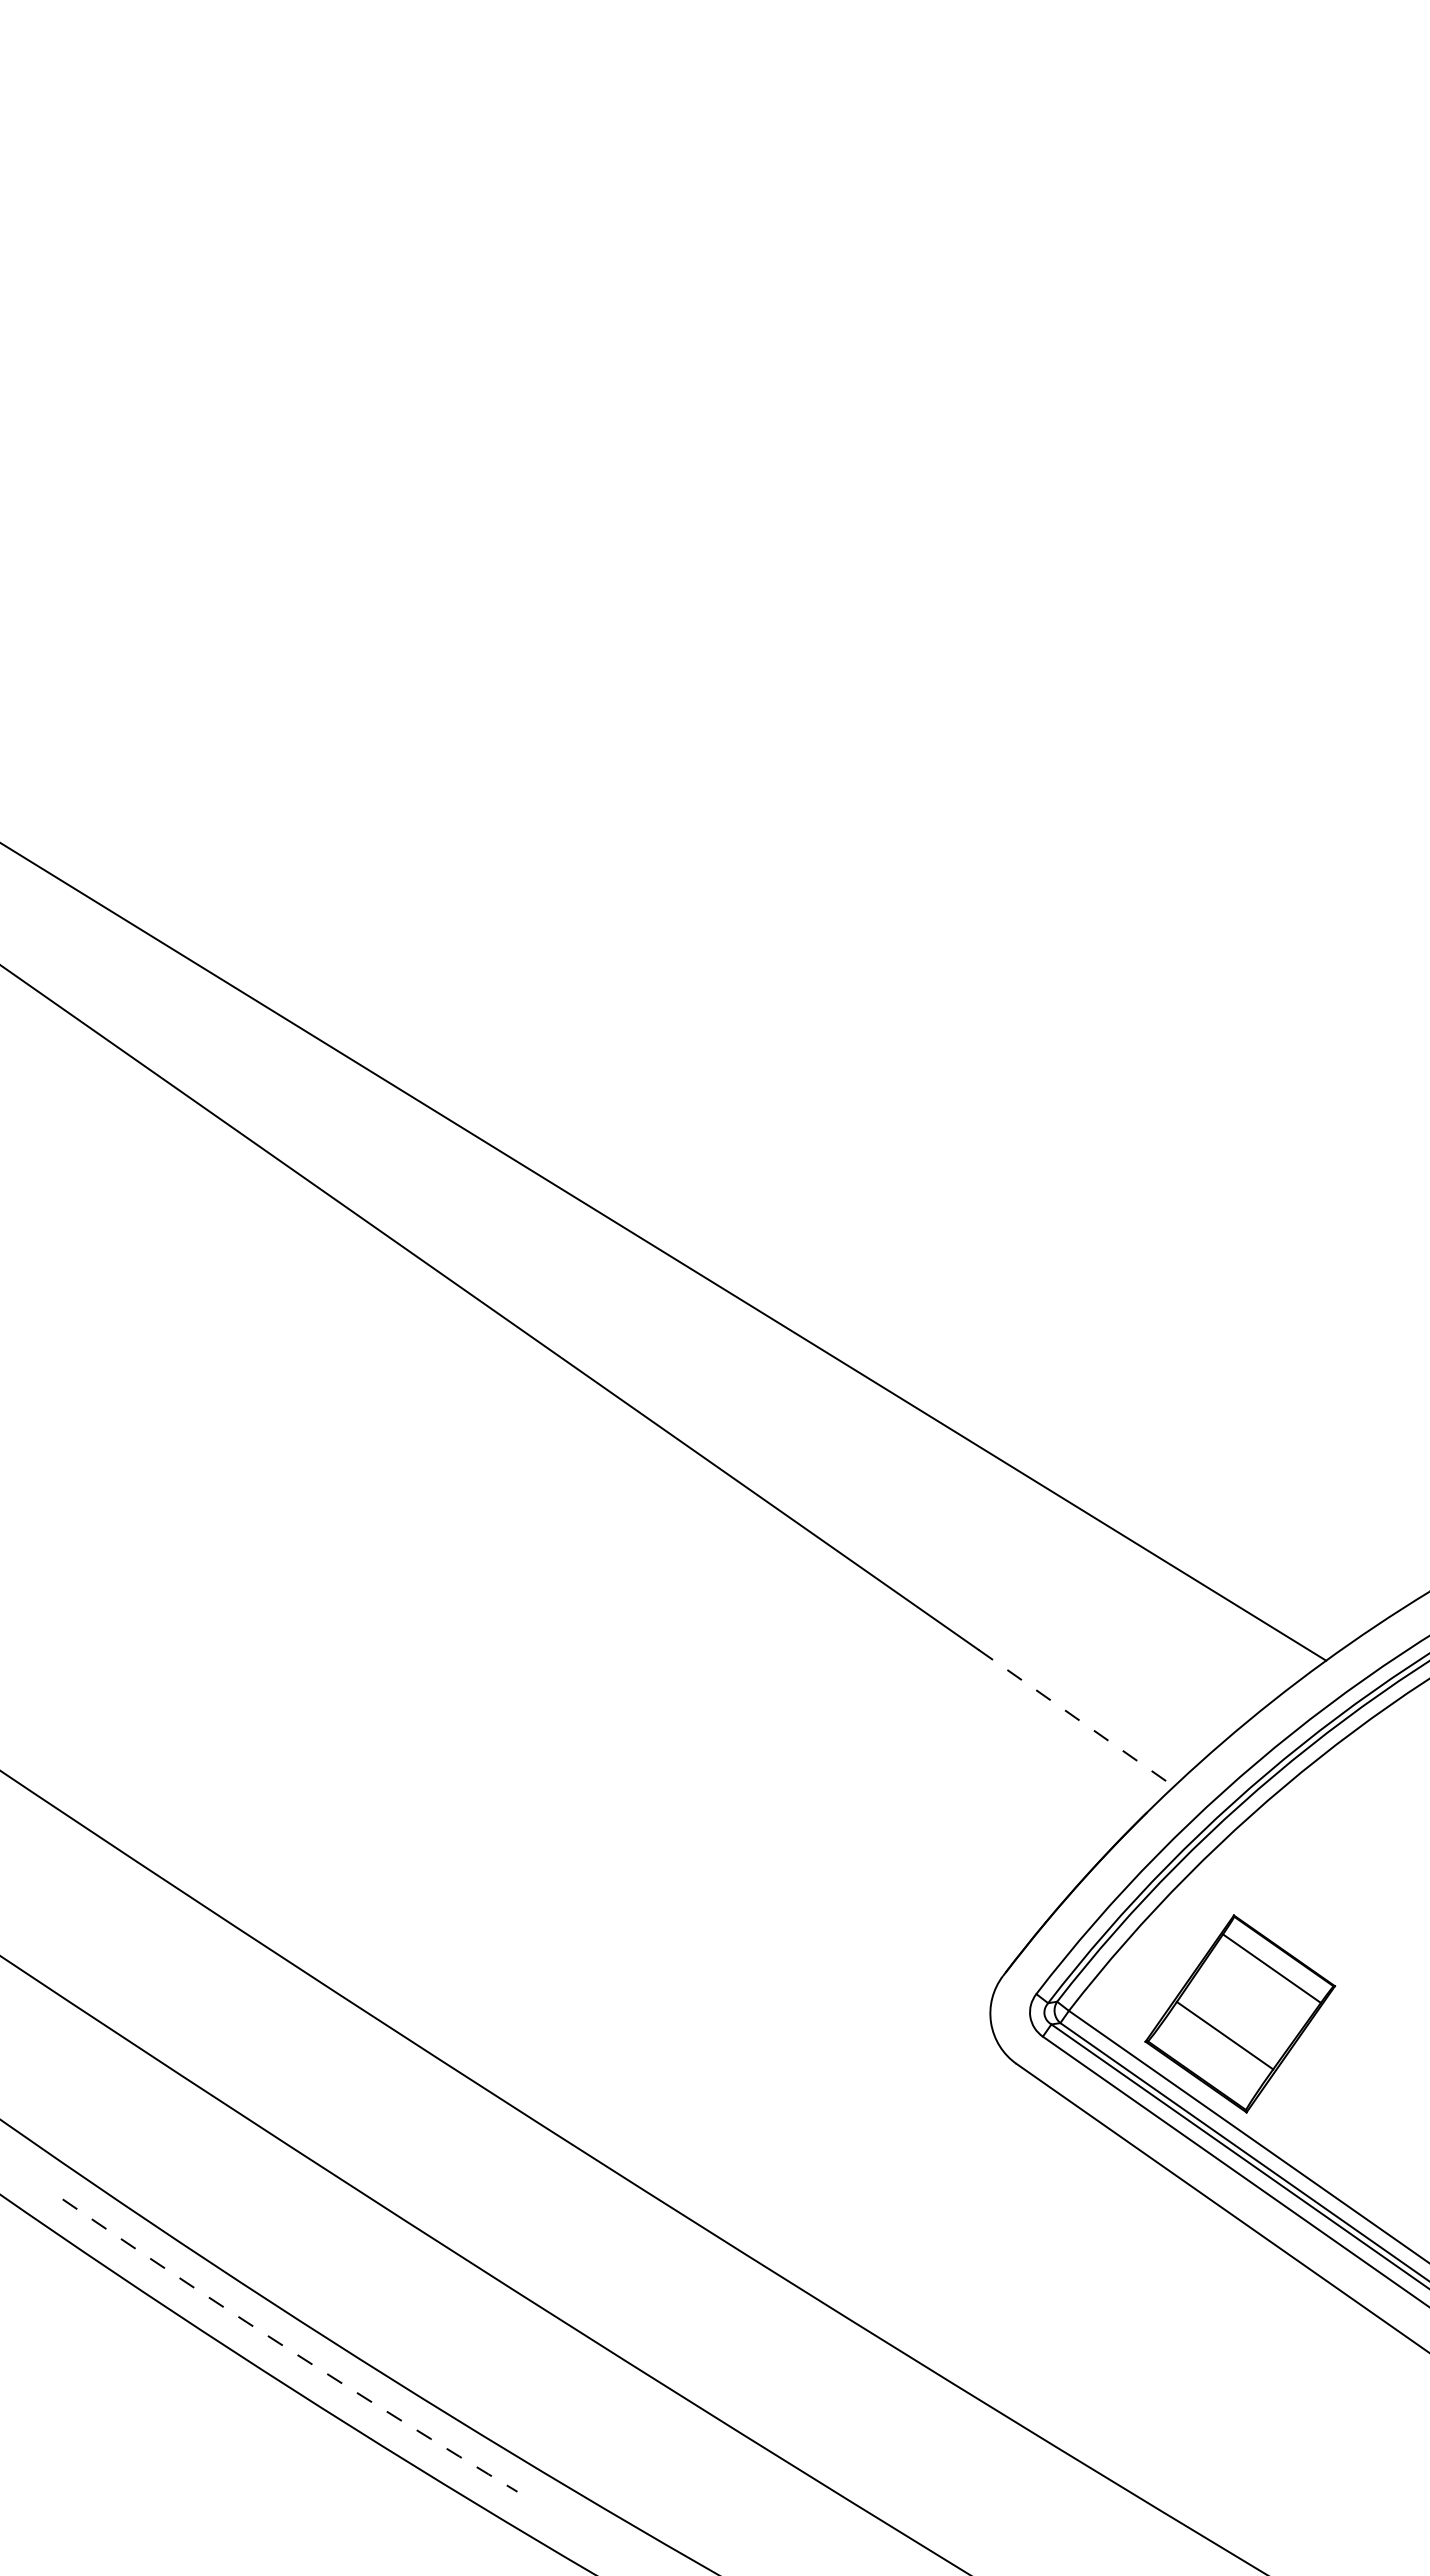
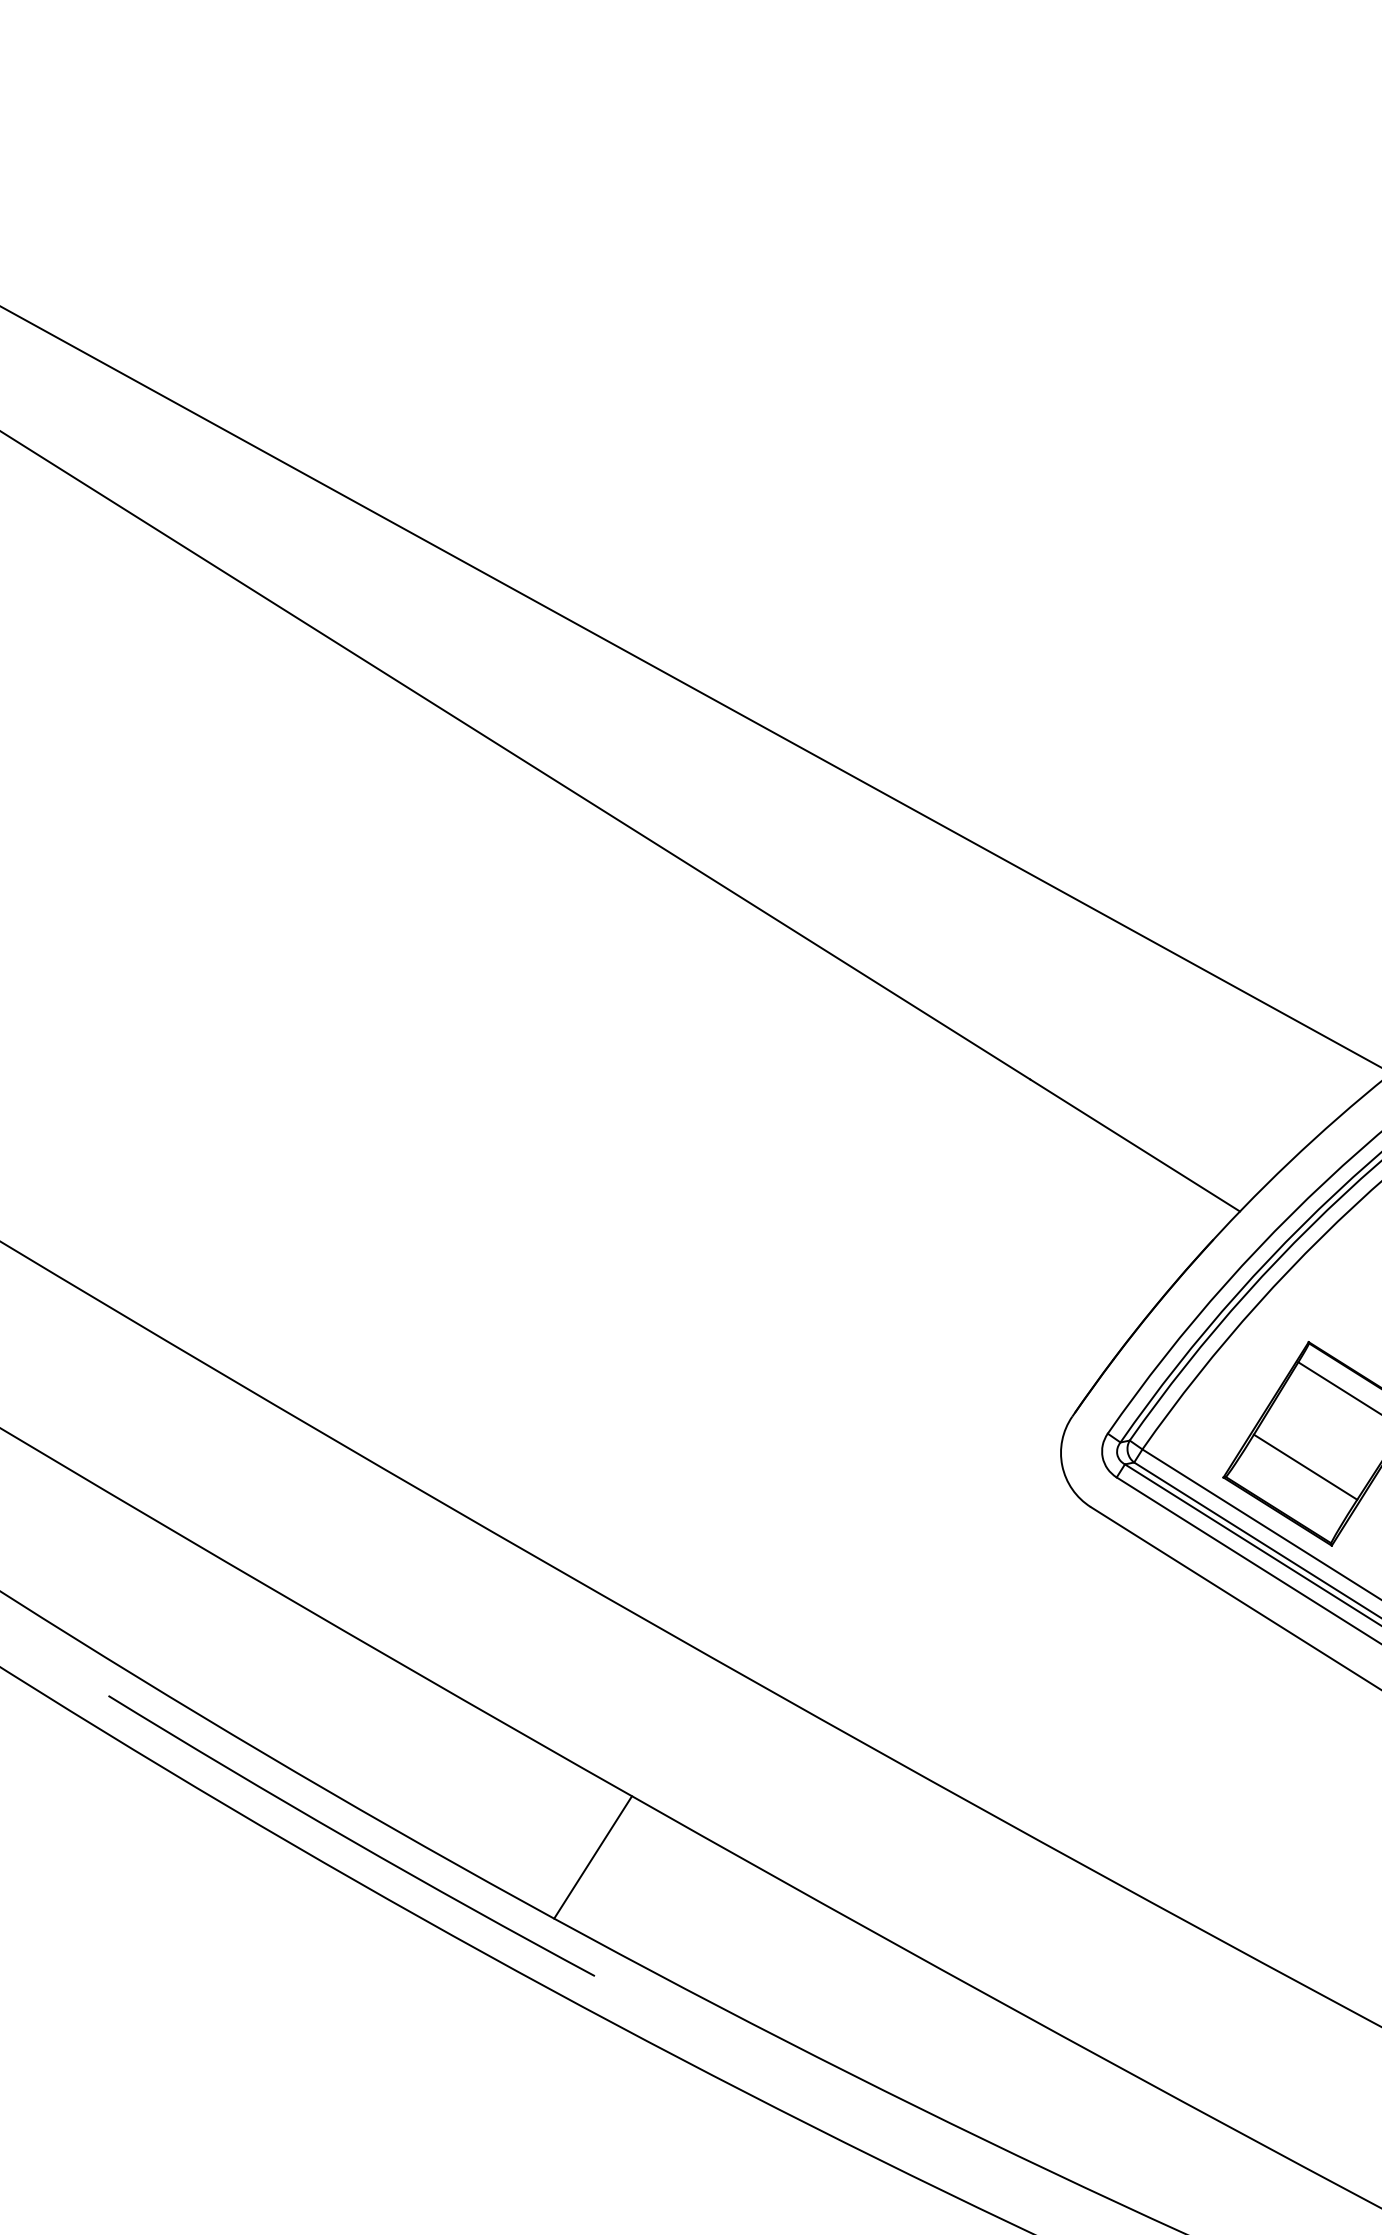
line: (1076, 1718) -> (1135, 1145), dashed -> solid
arc: (287, 2348) -> (349, 1839), dashed -> solid
line: (521, 2377) -> (593, 1857), added

